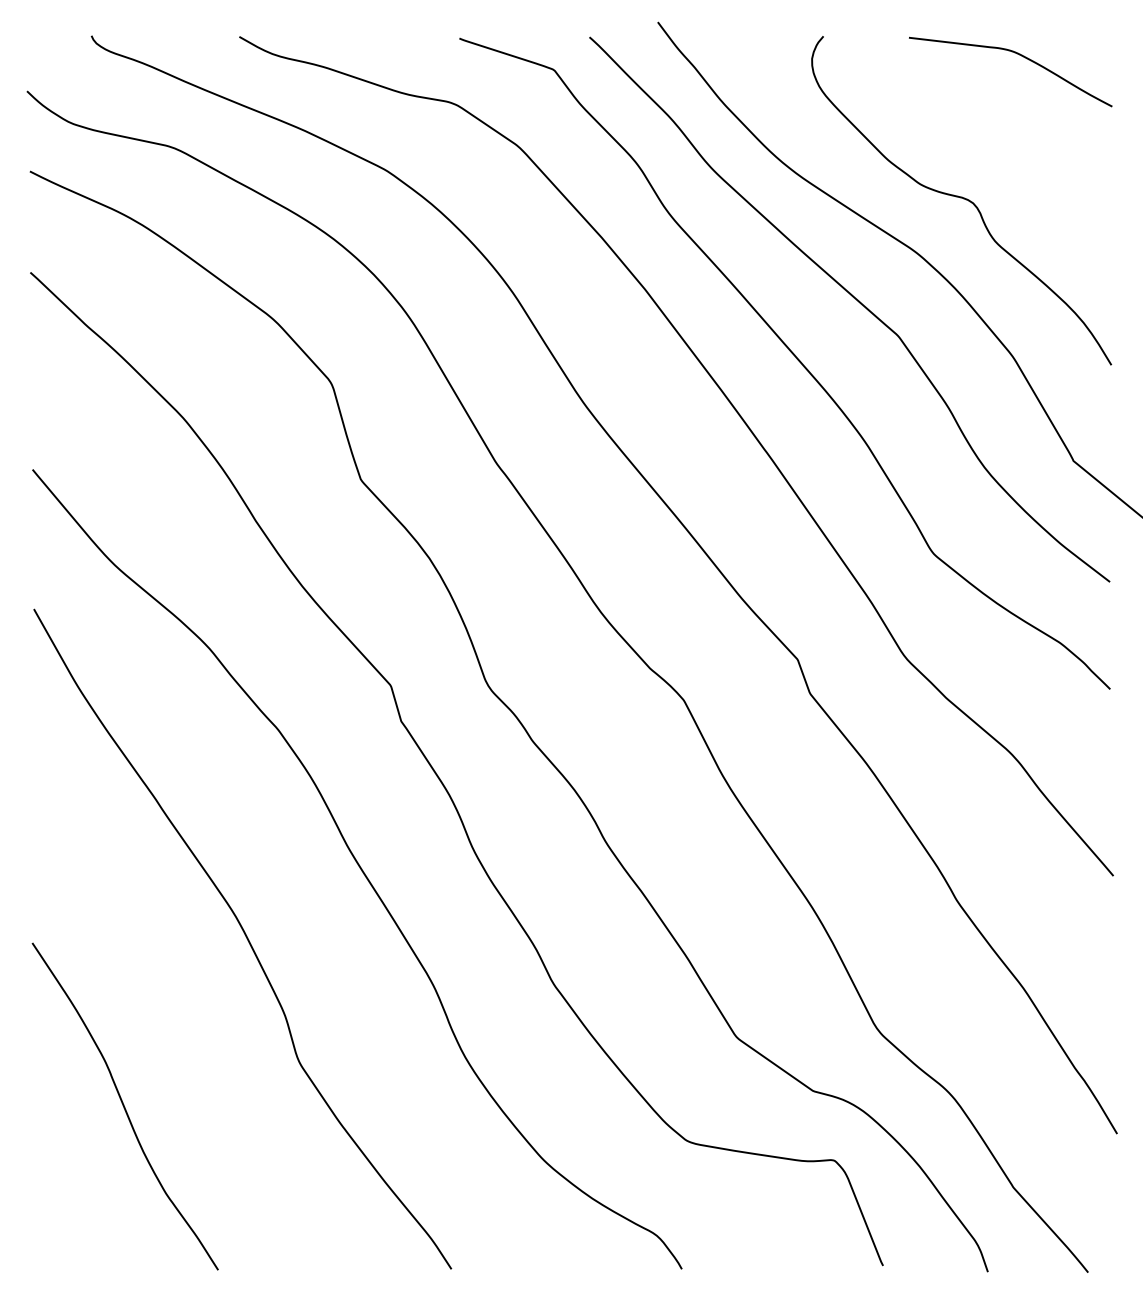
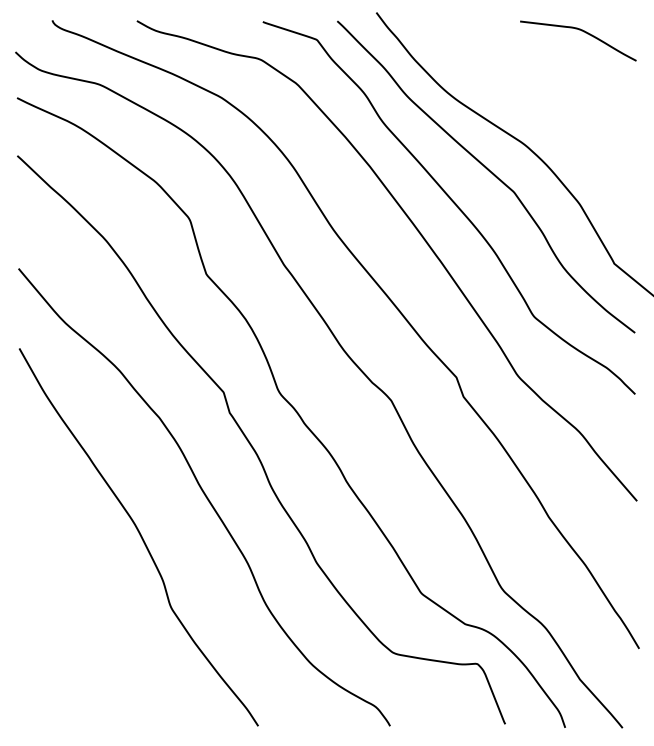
curve: (960, 198) -> (549, 113), removed
curve: (125, 1105) -> (71, 632), removed

